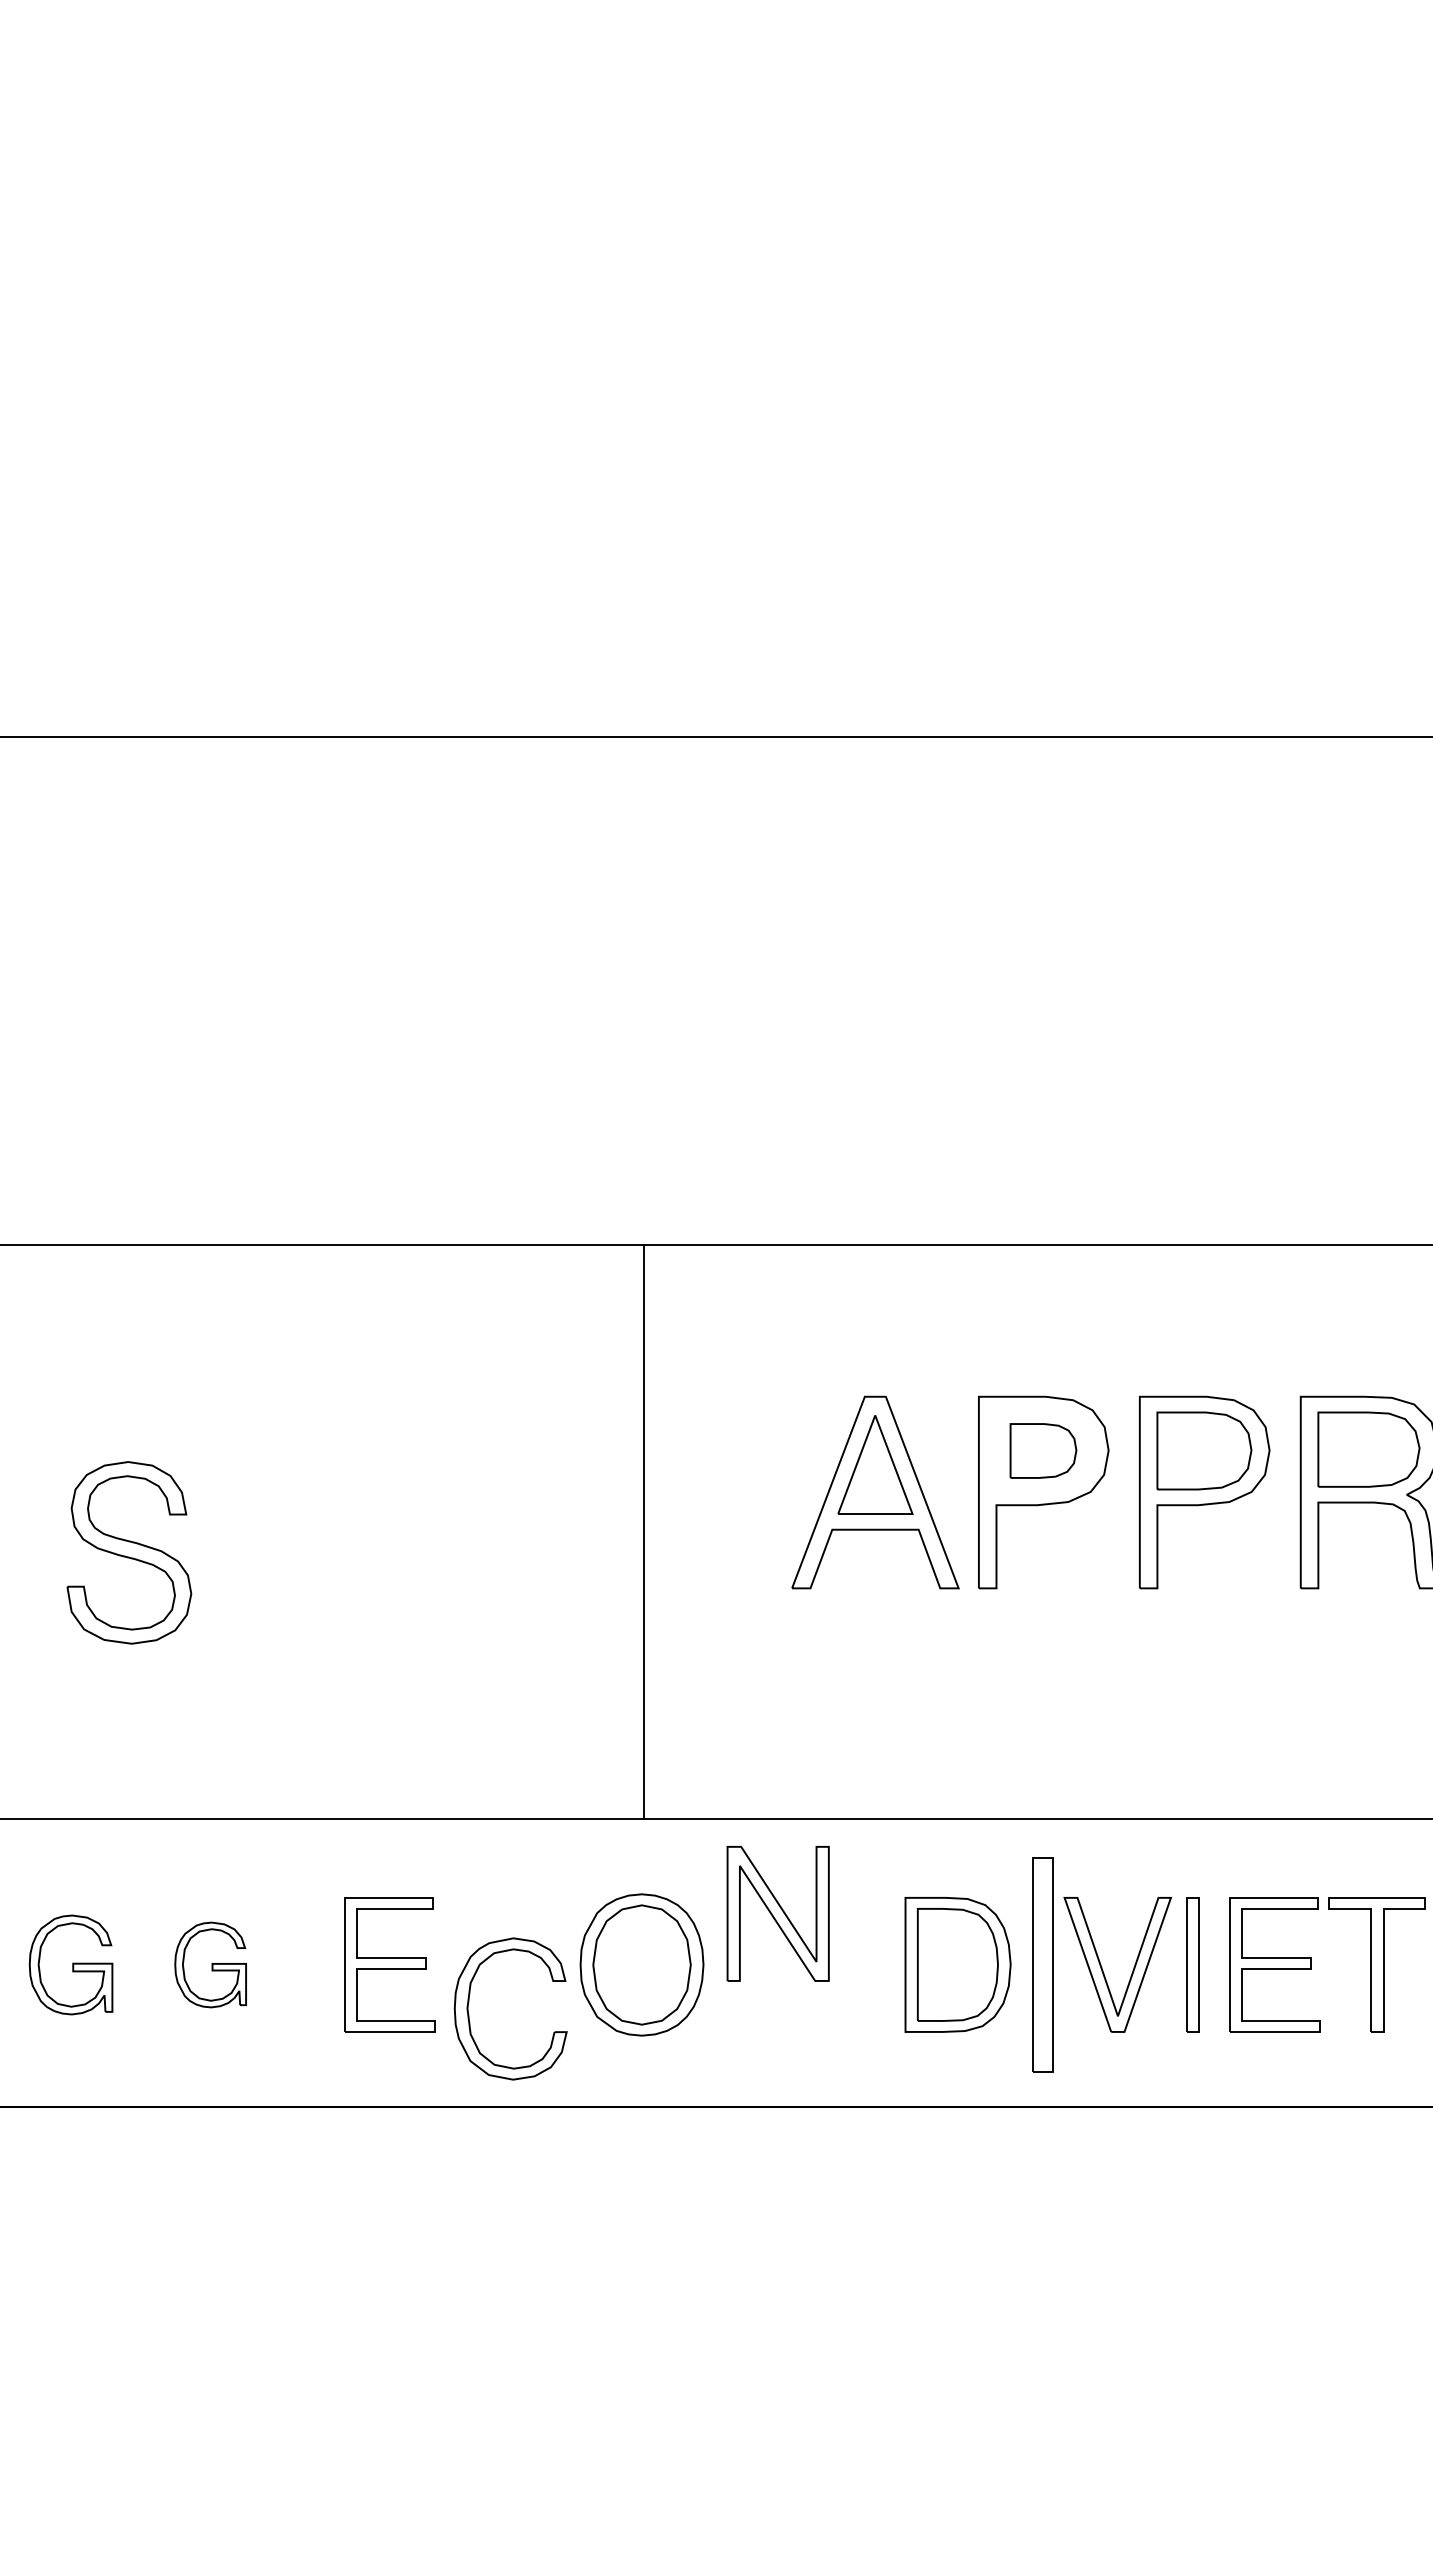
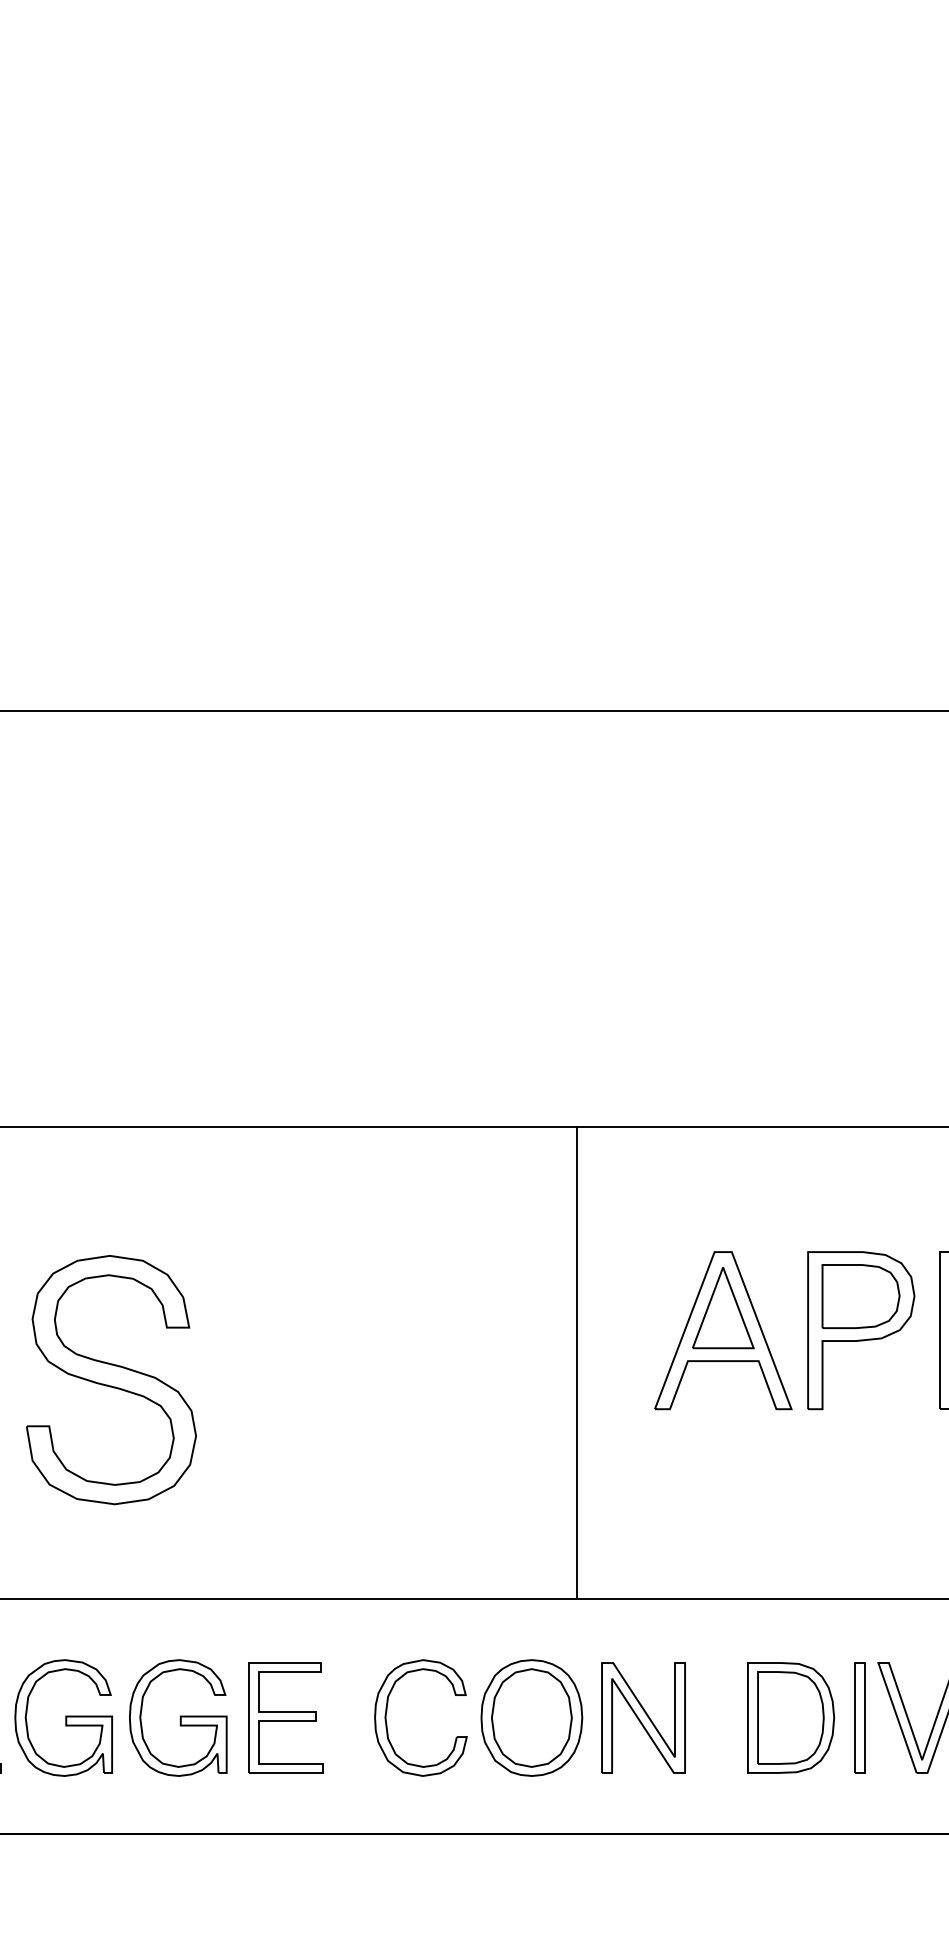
part: (1043, 1450) -> (861, 1296), size x1.43
line: (643, 1531) -> (577, 1362), moved
part: (129, 1552) -> (111, 1379), size x1.67
part: (777, 1913) -> (642, 1717), moved
part: (70, 1964) -> (63, 1717), size x1.43
part: (210, 1964) -> (178, 1717), size x1.67
part: (389, 1964) -> (285, 1717), moved
part: (1042, 1964) -> (860, 1717), size x0.62
part: (469, 2002) -> (387, 1712), moved

